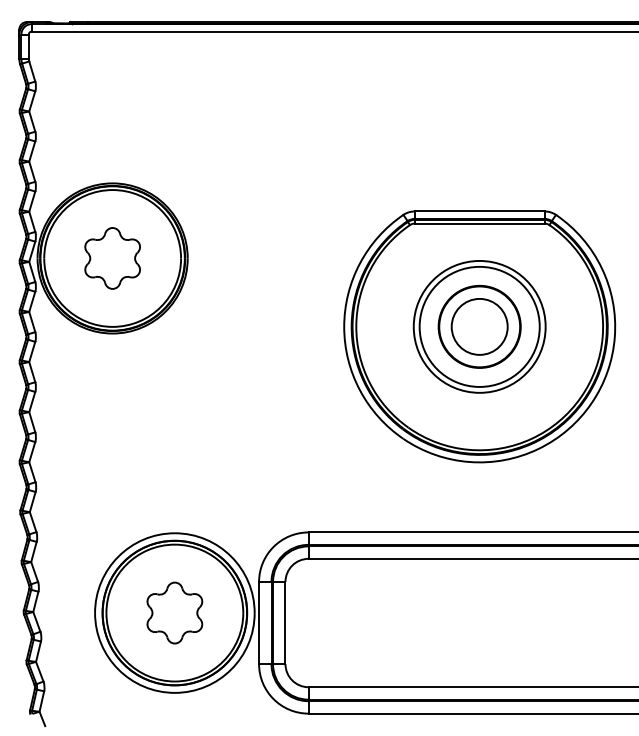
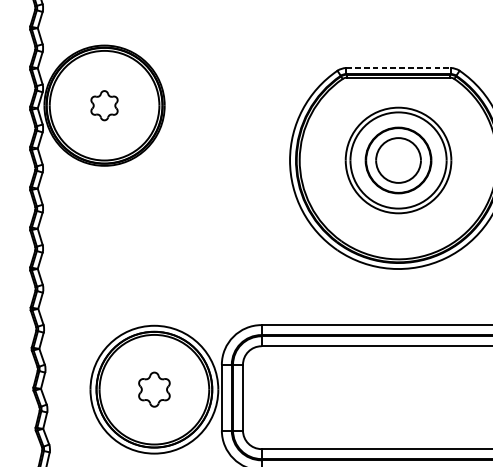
line: (480, 211) -> (399, 68), solid -> dashed
part: (112, 258) -> (104, 105), size x0.6
part: (174, 612) -> (154, 389), size x0.7

